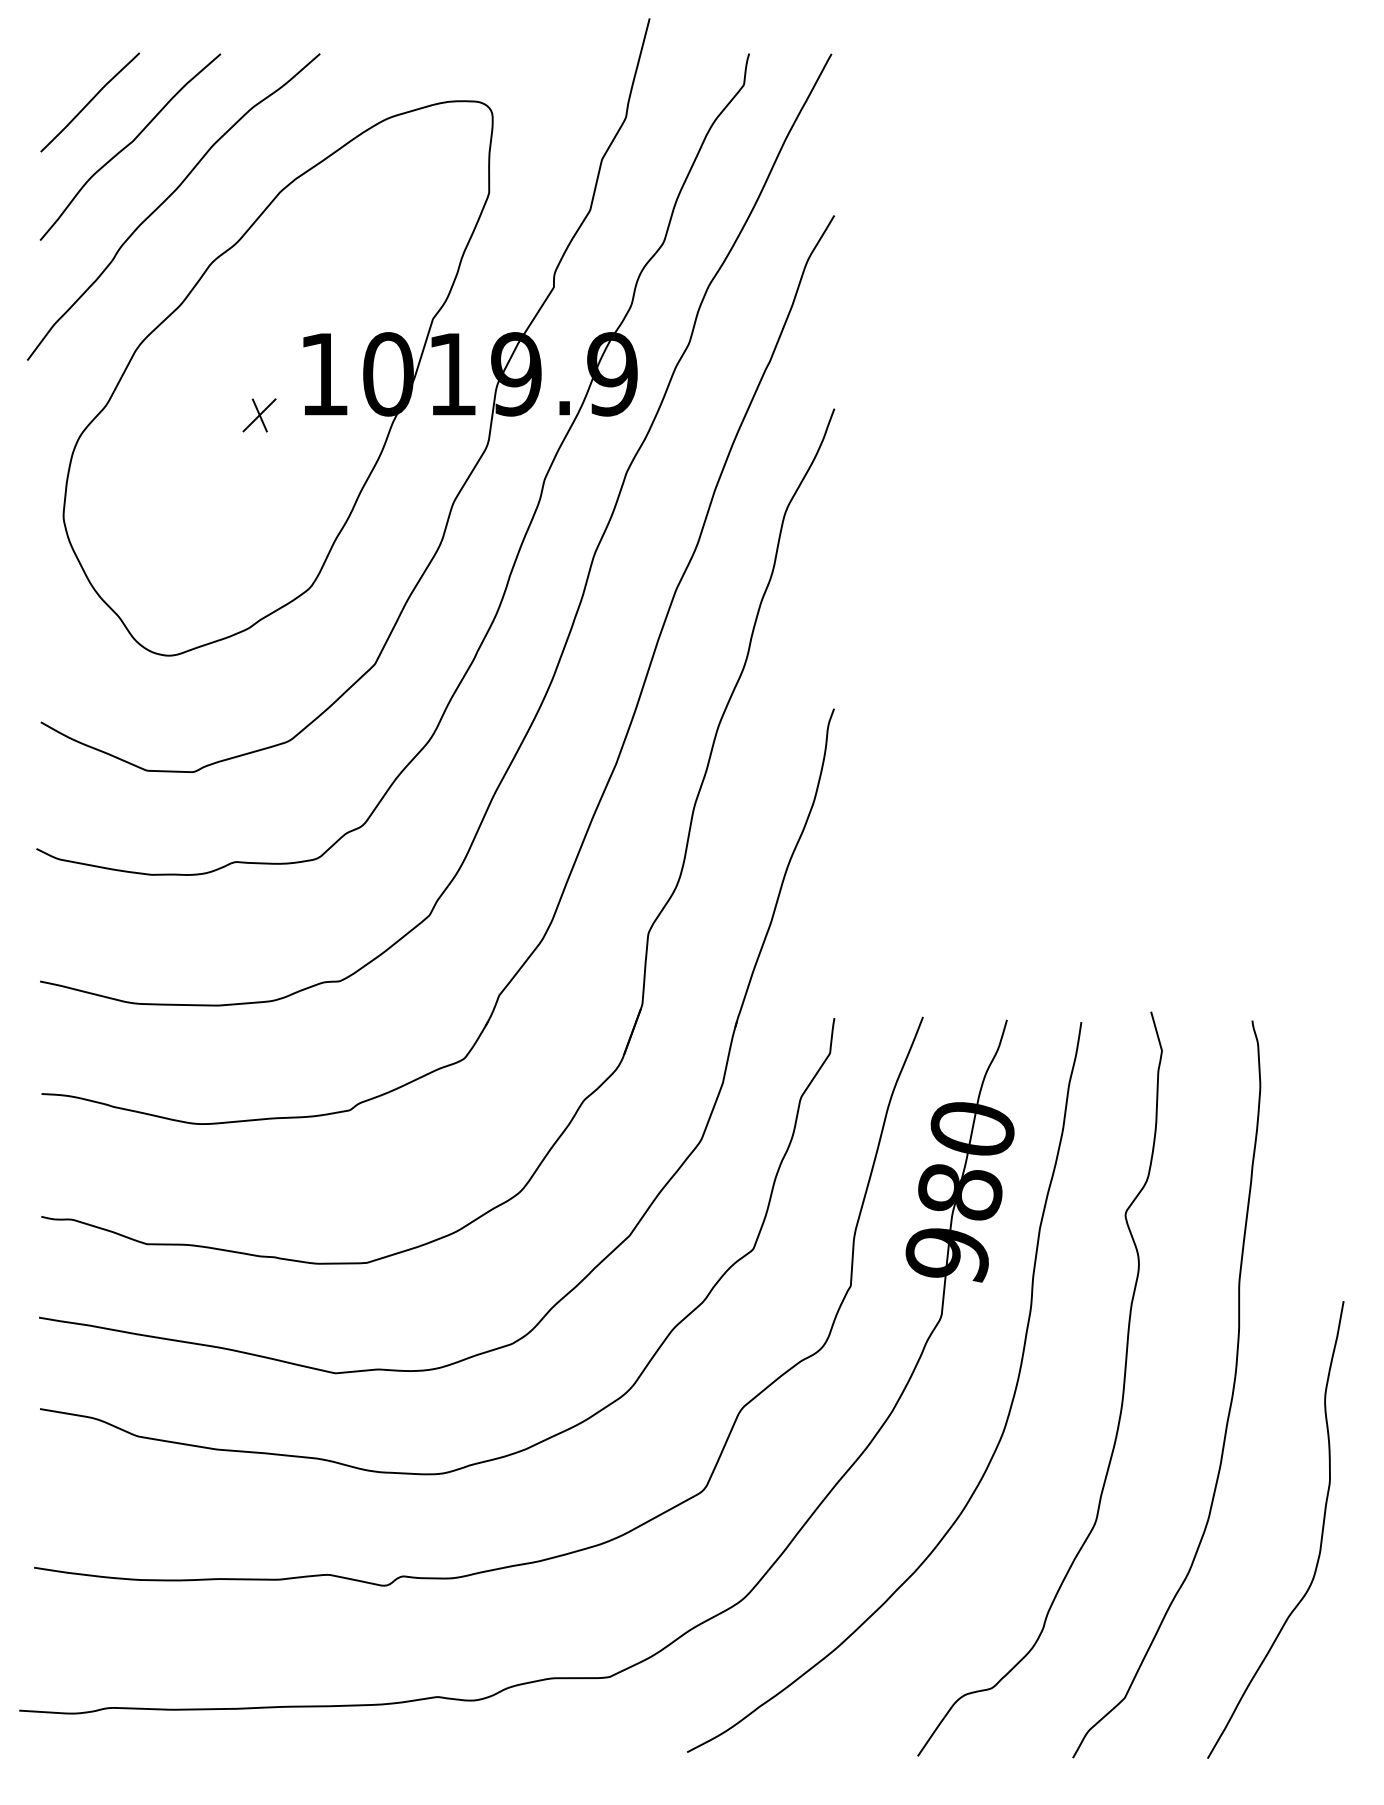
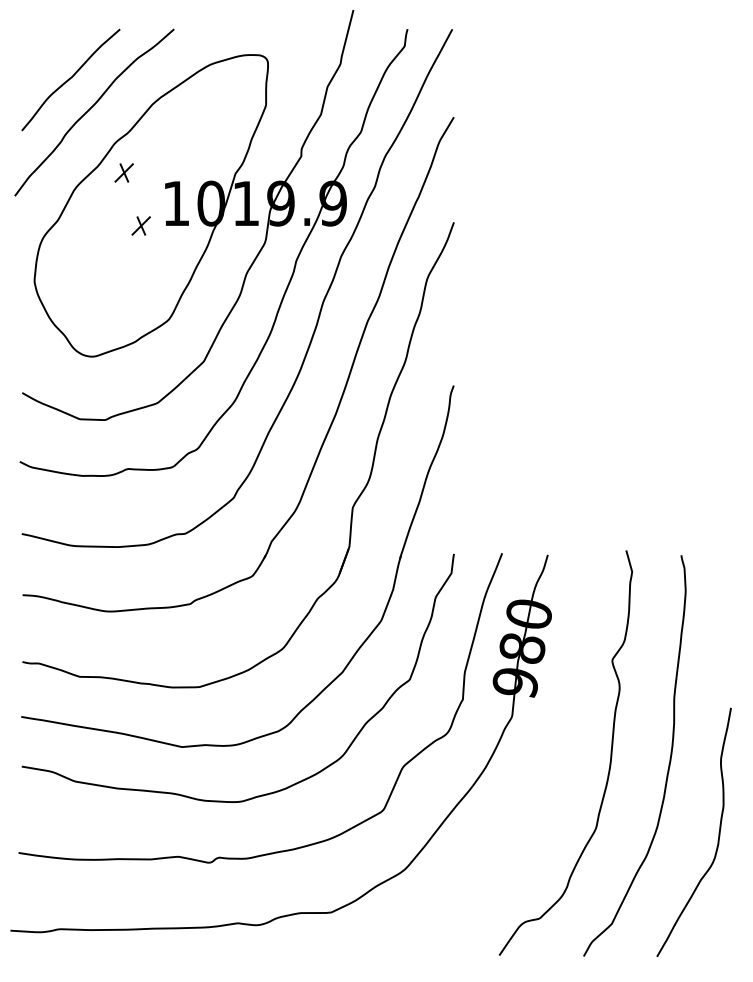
line: (89, 102) -> (48, 55), removed
part: (226, 317) -> (123, 172), added
curve: (1002, 1427) -> (545, 776), removed

